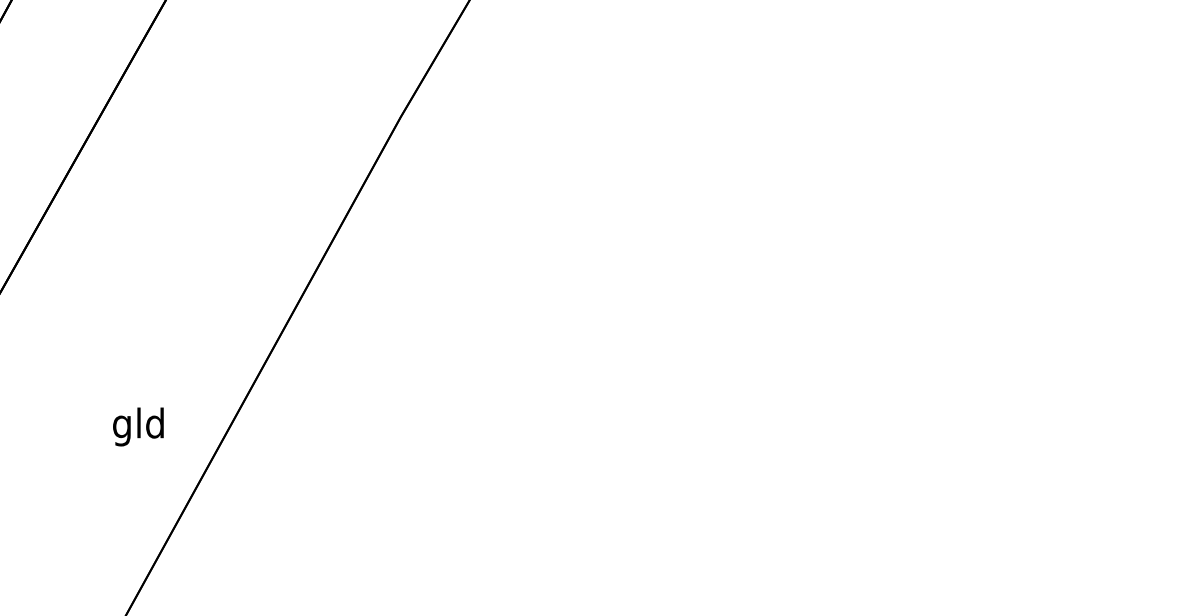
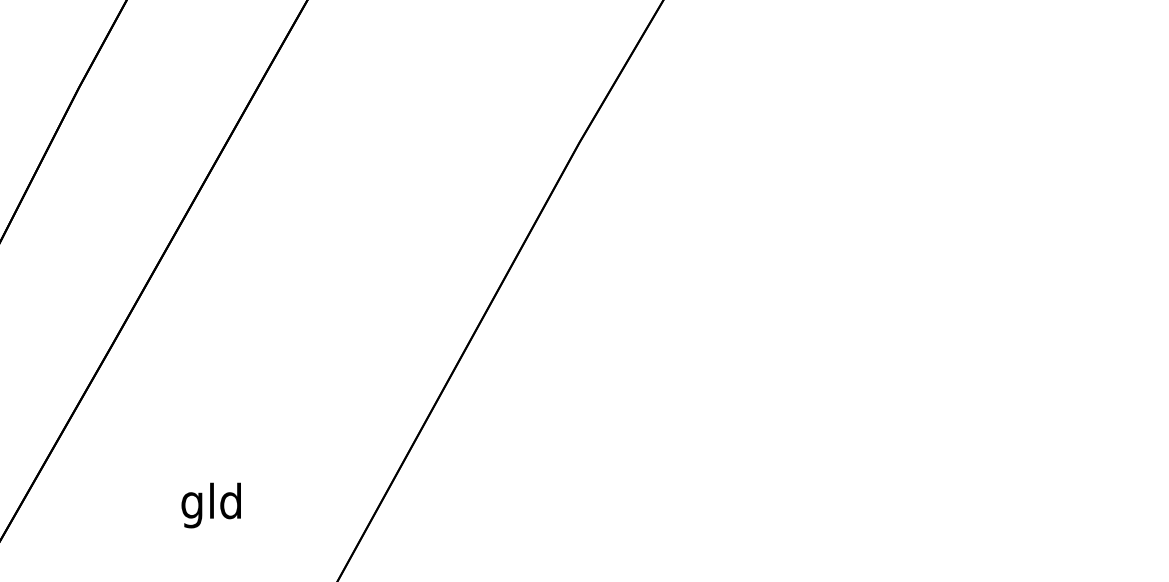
text: (138, 426) -> (211, 504), moved

